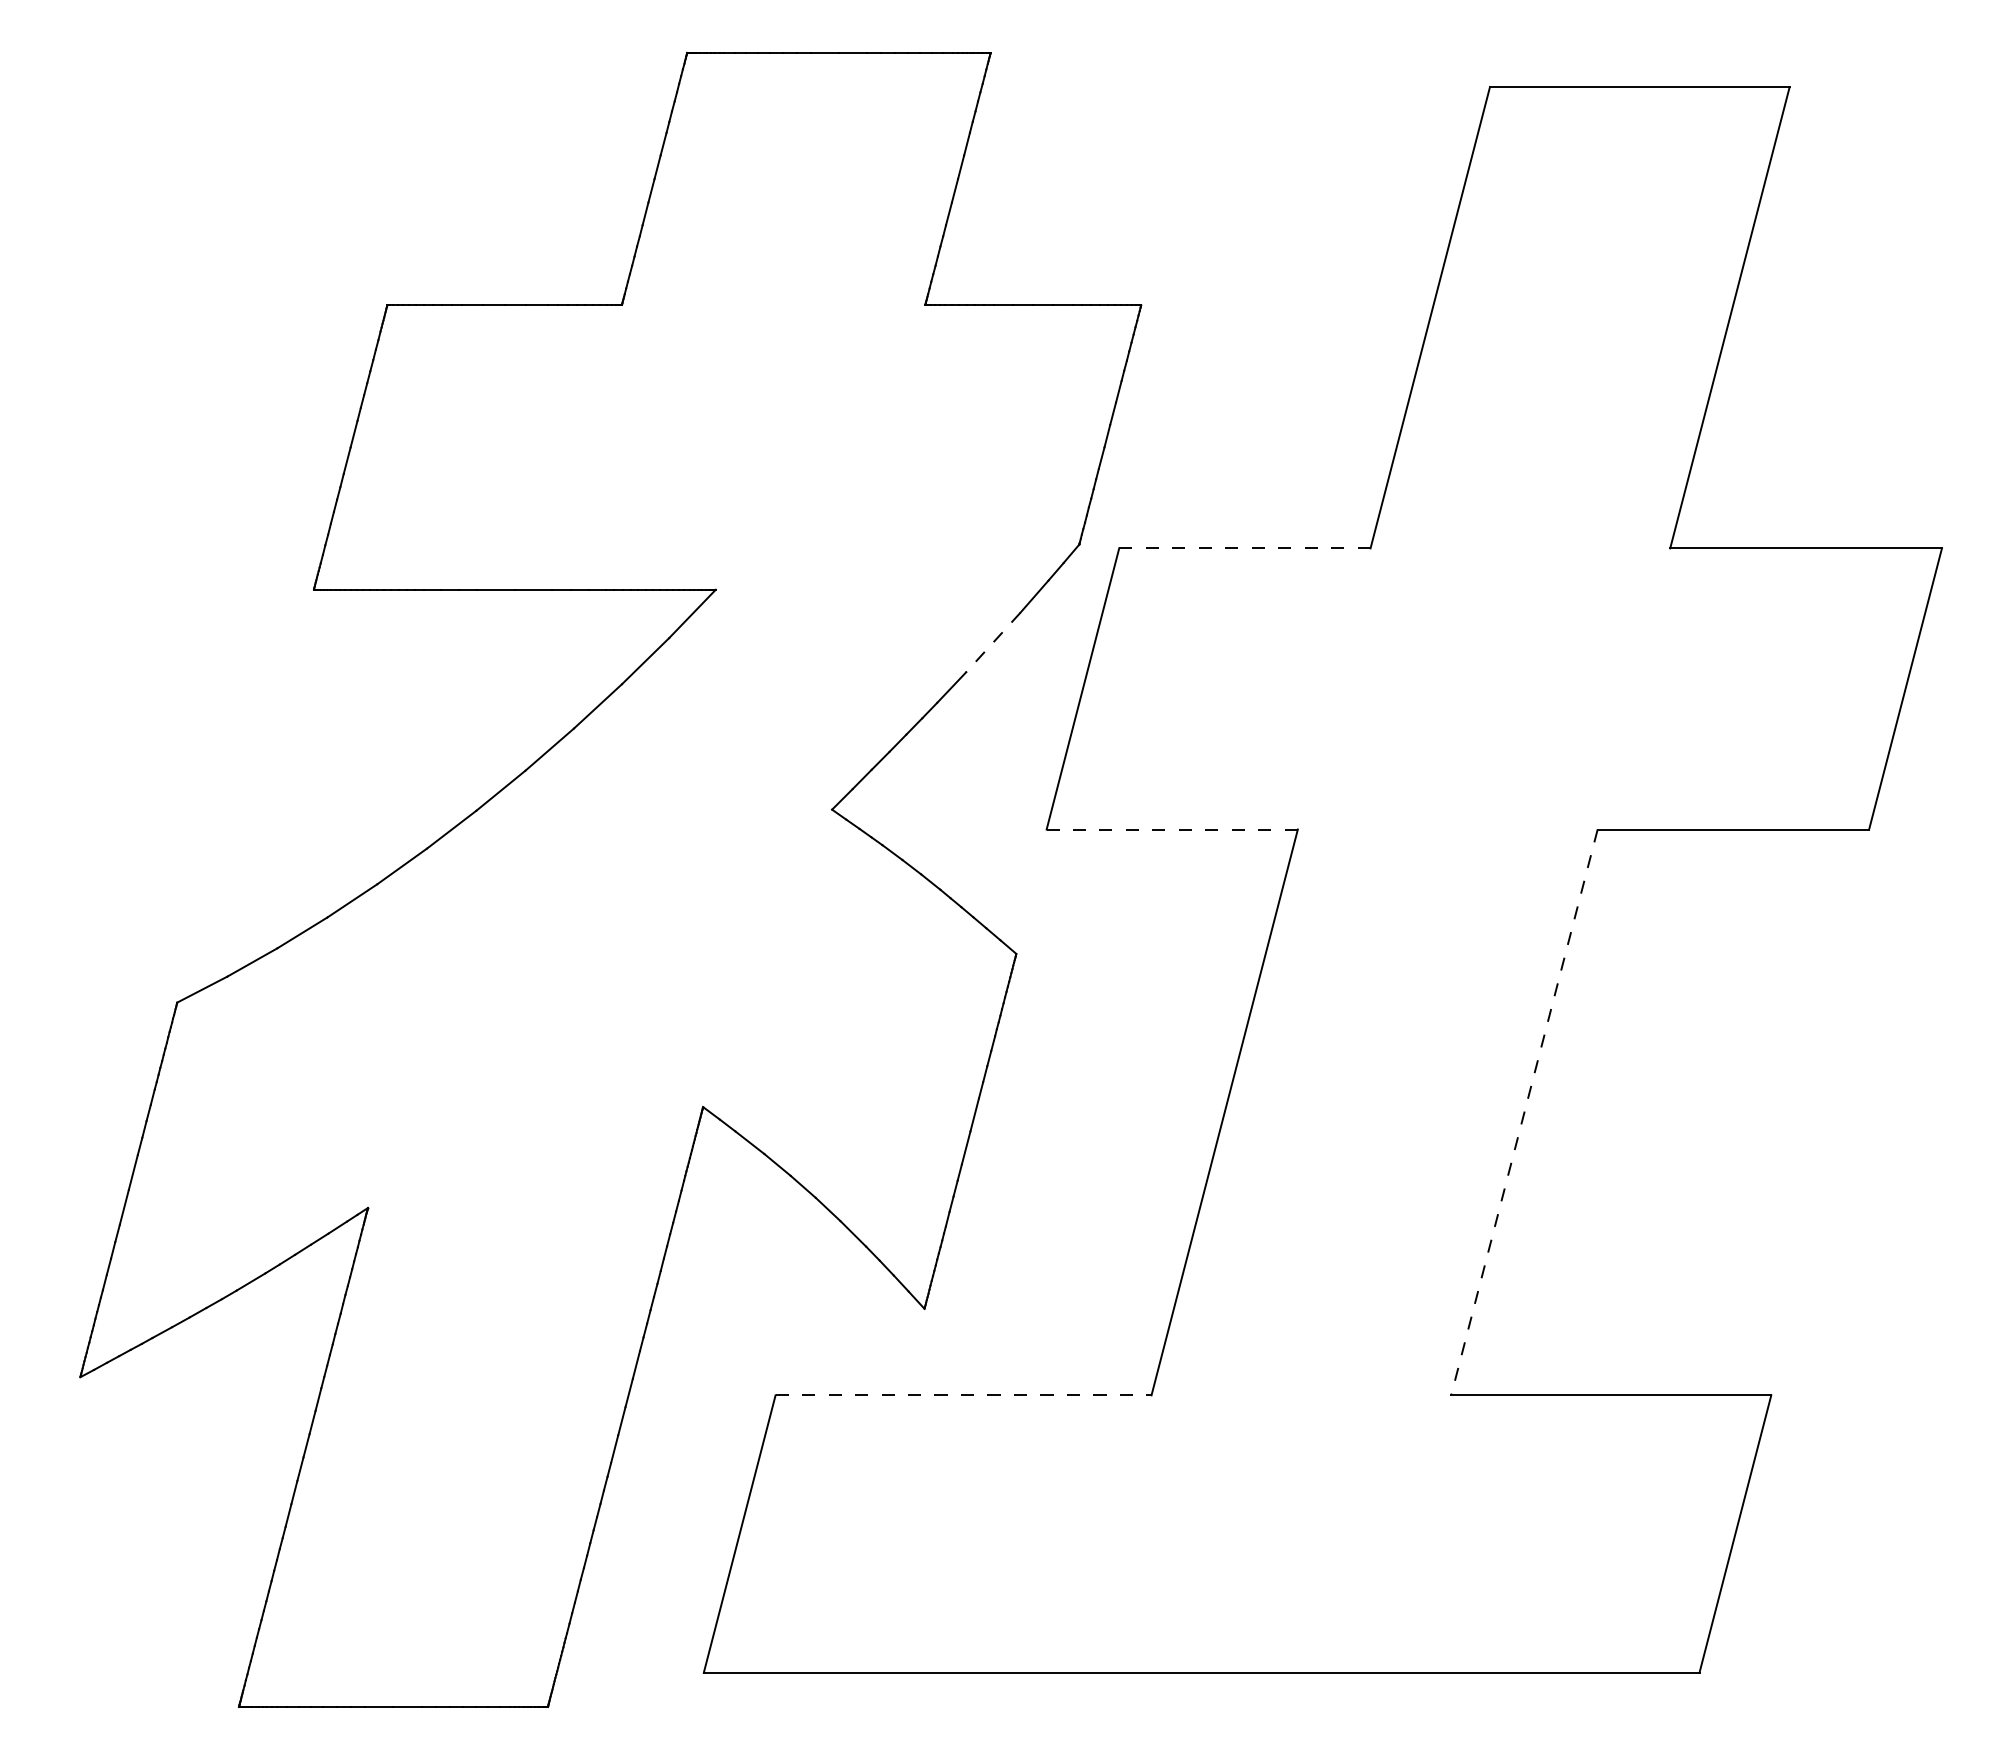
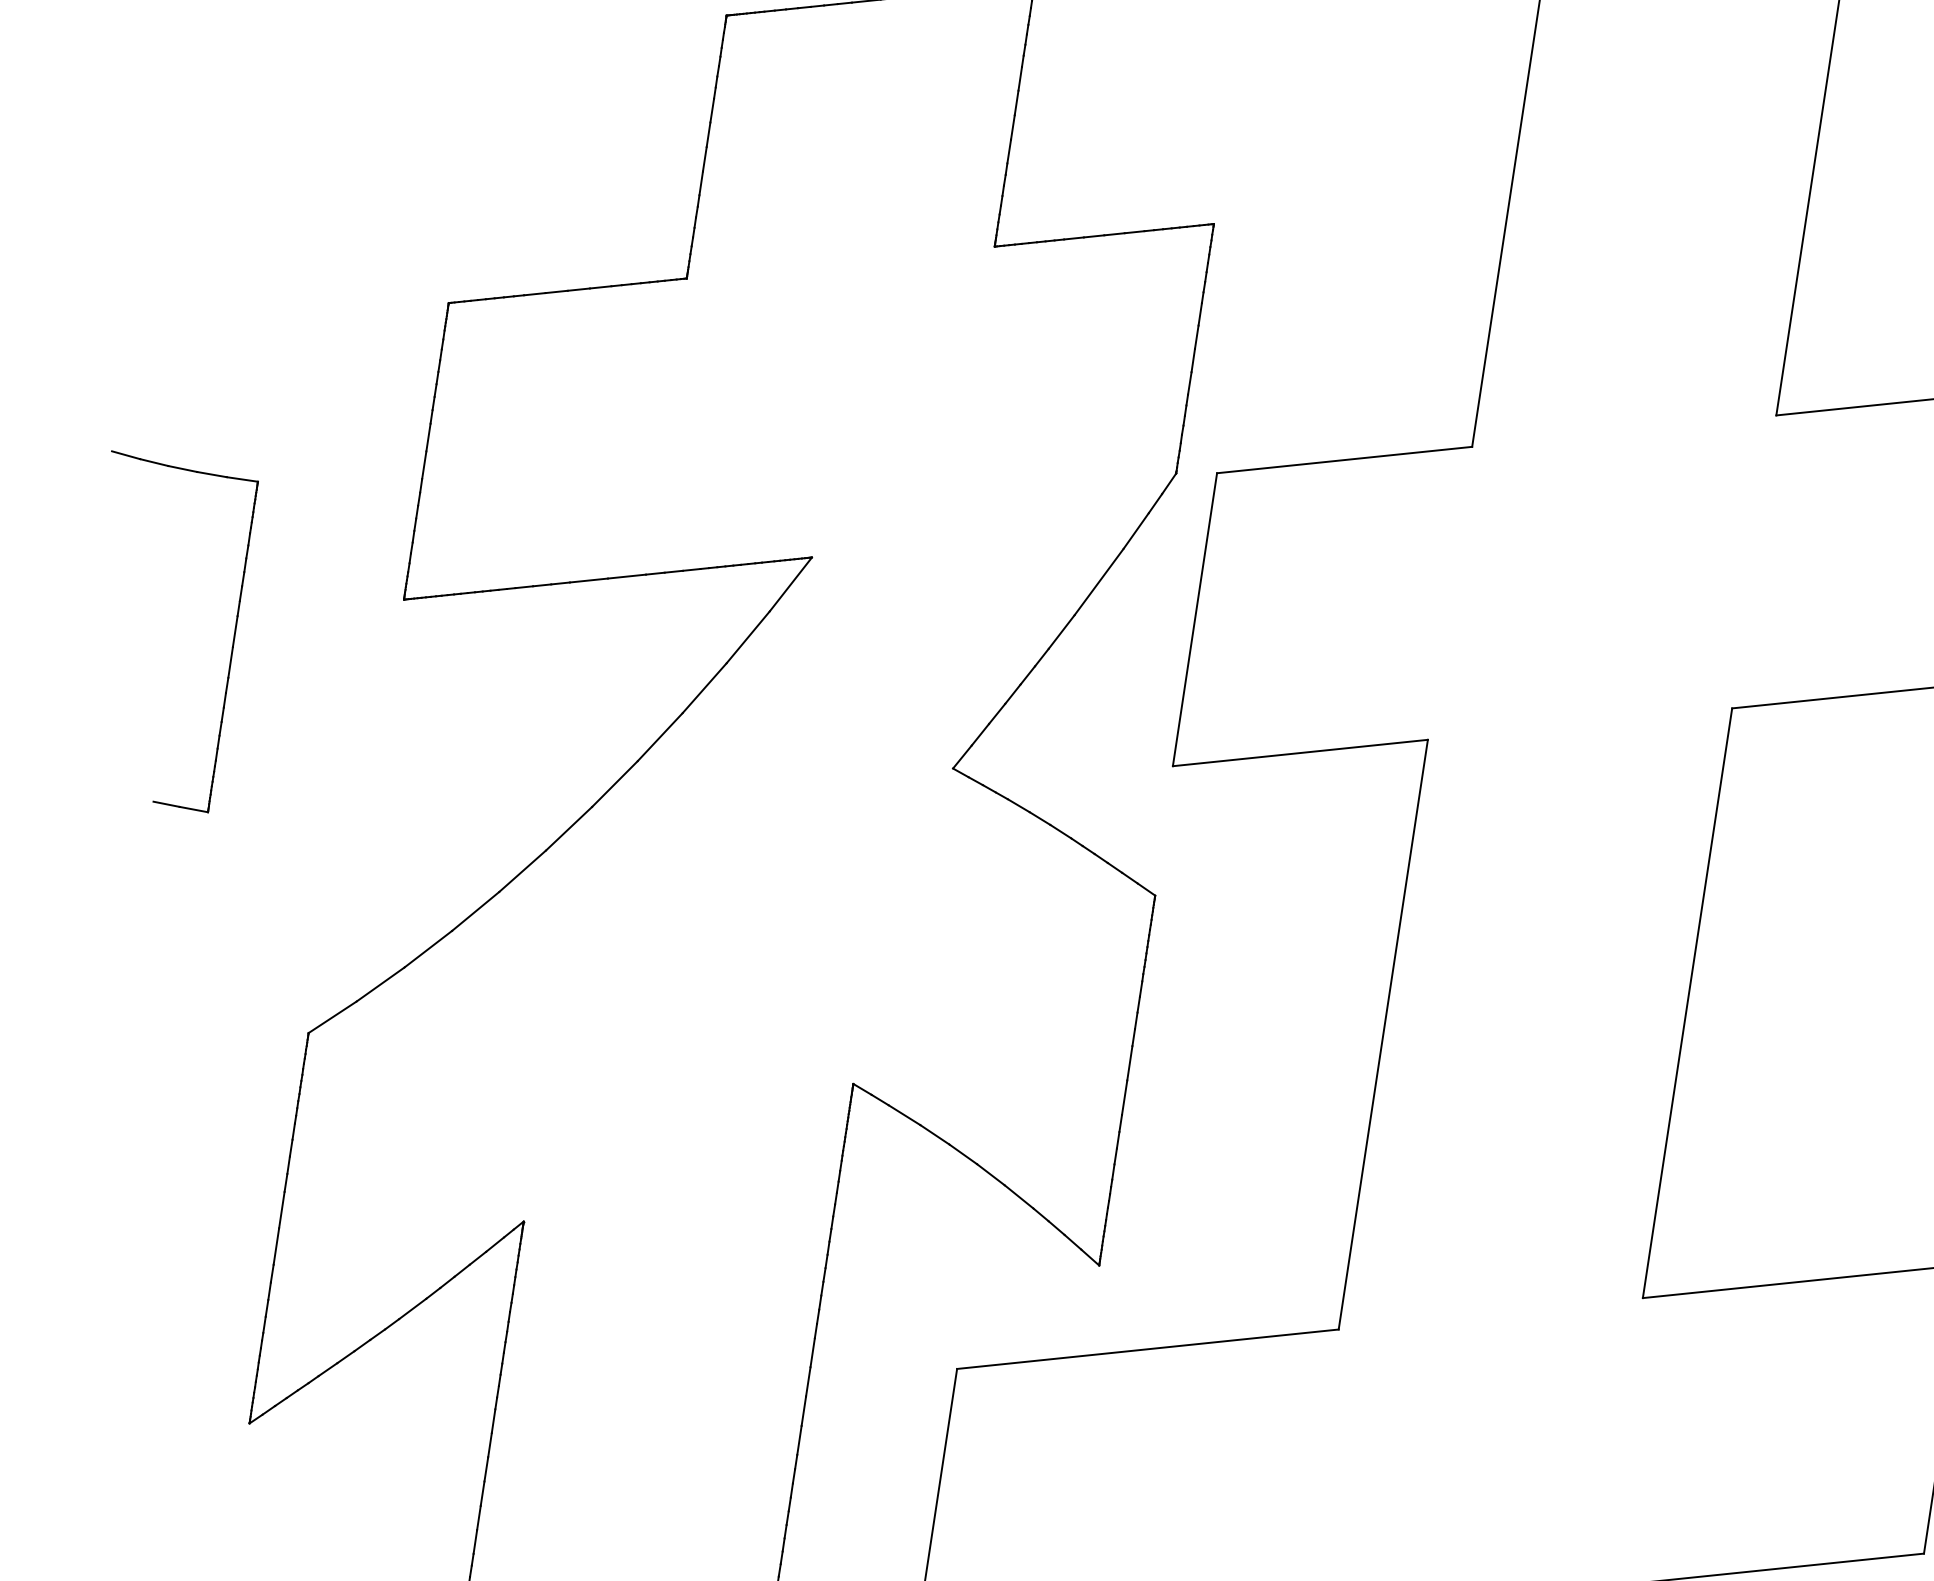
line: (1244, 548) -> (1344, 460), dashed -> solid
part: (144, 605) -> (233, 633), added
line: (992, 642) -> (1098, 582), dashed -> solid
line: (1172, 829) -> (1300, 752), dashed -> solid
line: (1524, 1112) -> (1687, 1003), dashed -> solid
line: (963, 1395) -> (1147, 1349), dashed -> solid

